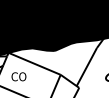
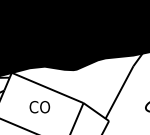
text: (18, 76) -> (39, 106), moved

